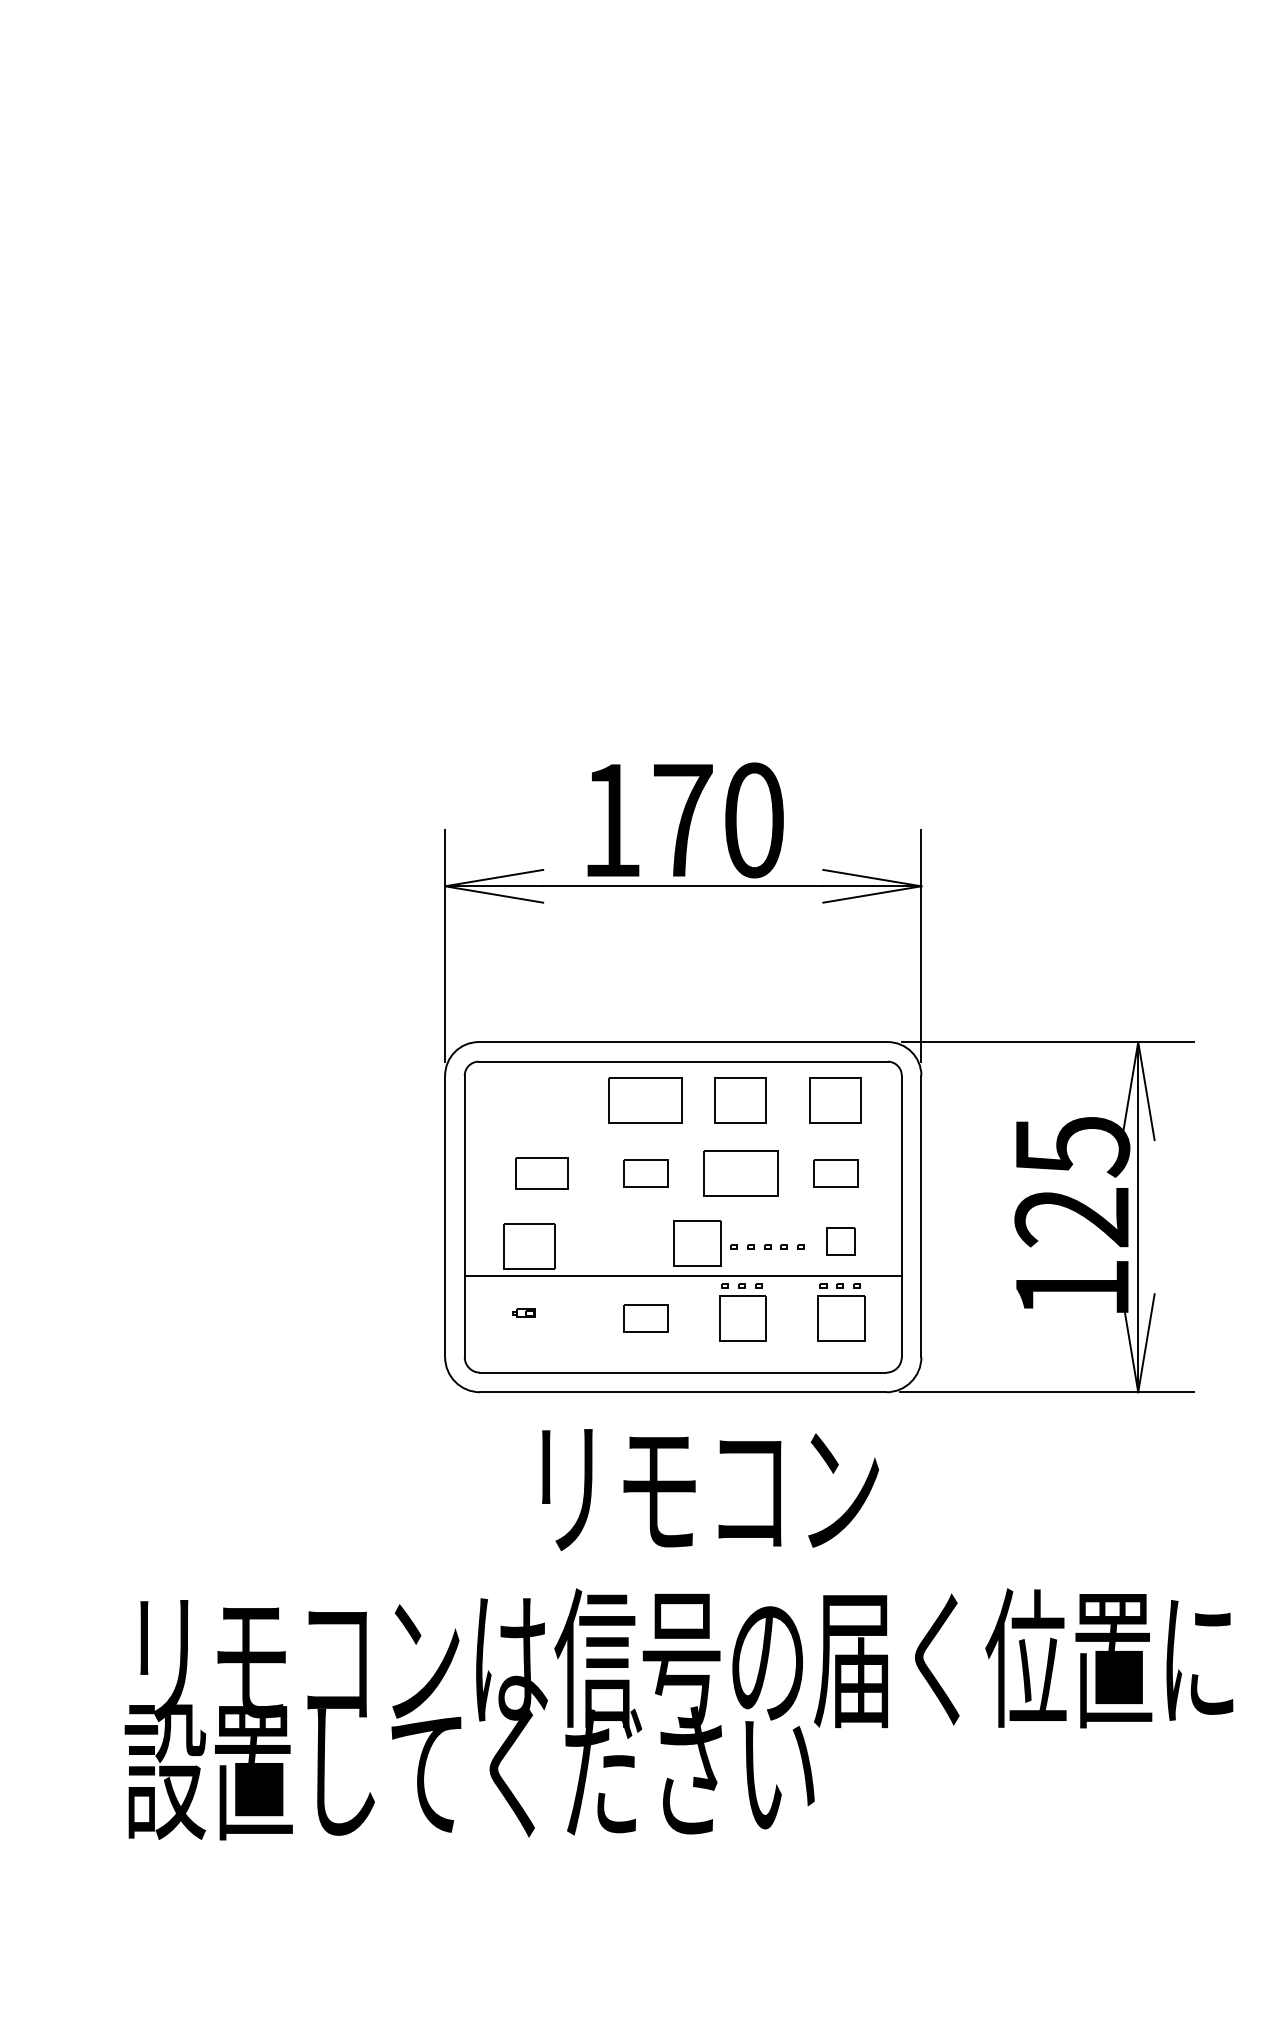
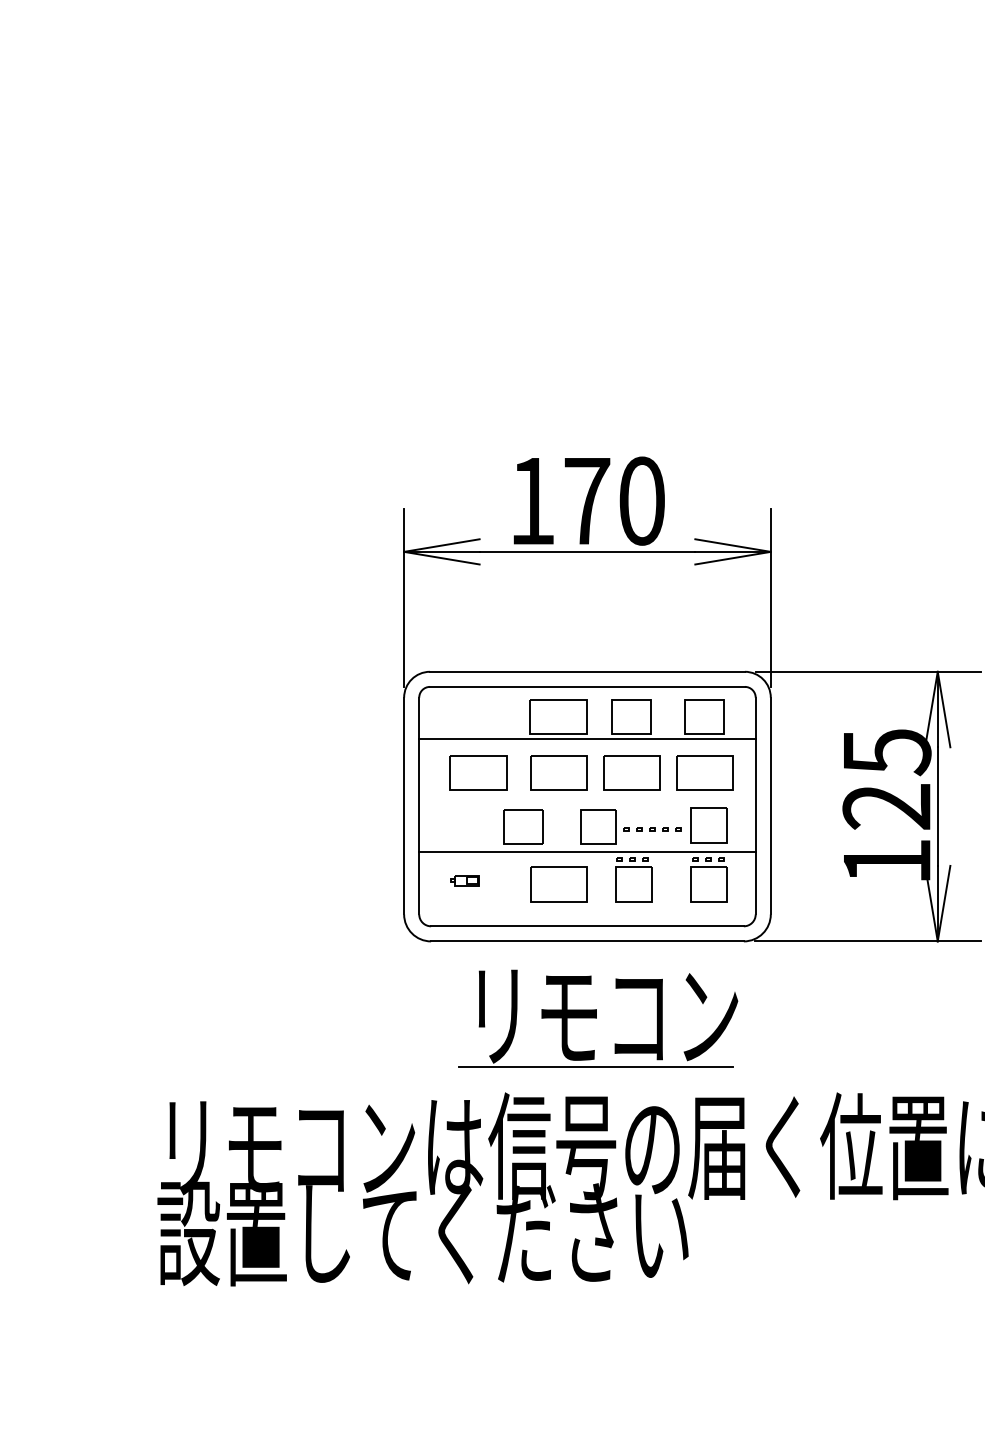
line: (682, 1129) -> (586, 739), added
part: (541, 1173) -> (478, 772), size x1.43
part: (645, 1173) -> (558, 772), size x1.67
part: (835, 1173) -> (704, 772), size x1.67
part: (840, 1241) -> (708, 825), size x1.67
part: (529, 1246) -> (522, 826), moved
part: (523, 1313) -> (464, 880), size x1.67
part: (645, 1318) -> (558, 884), size x1.67
line: (694, 1554) -> (596, 1066), added

